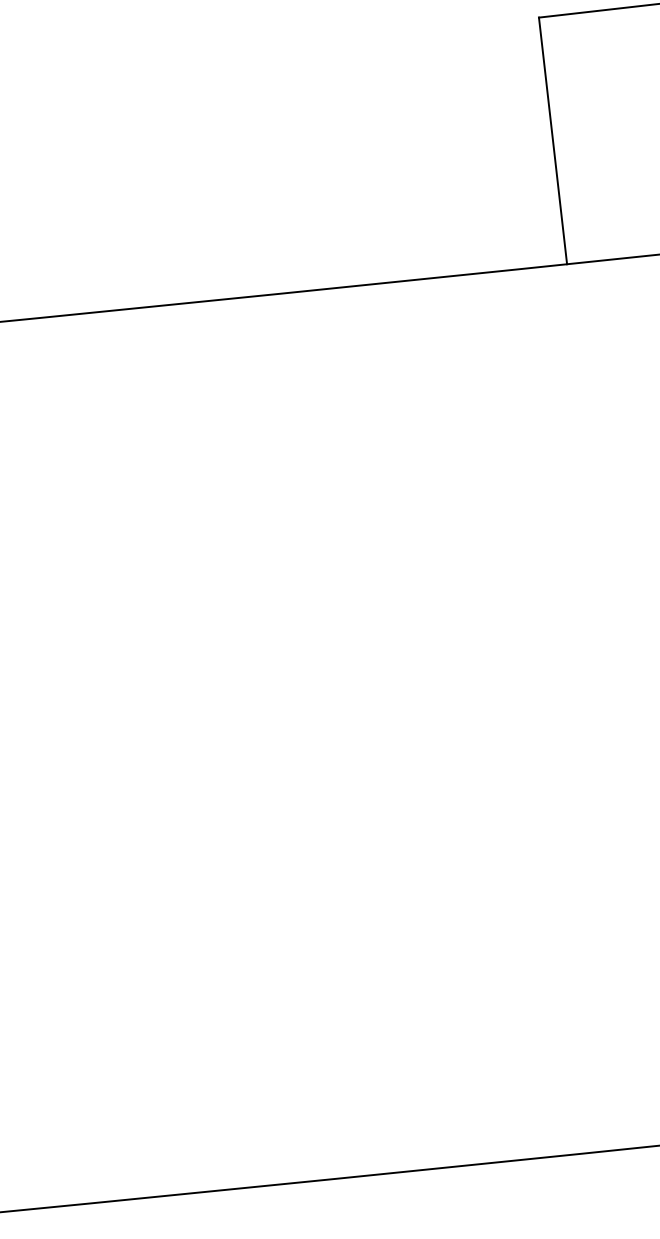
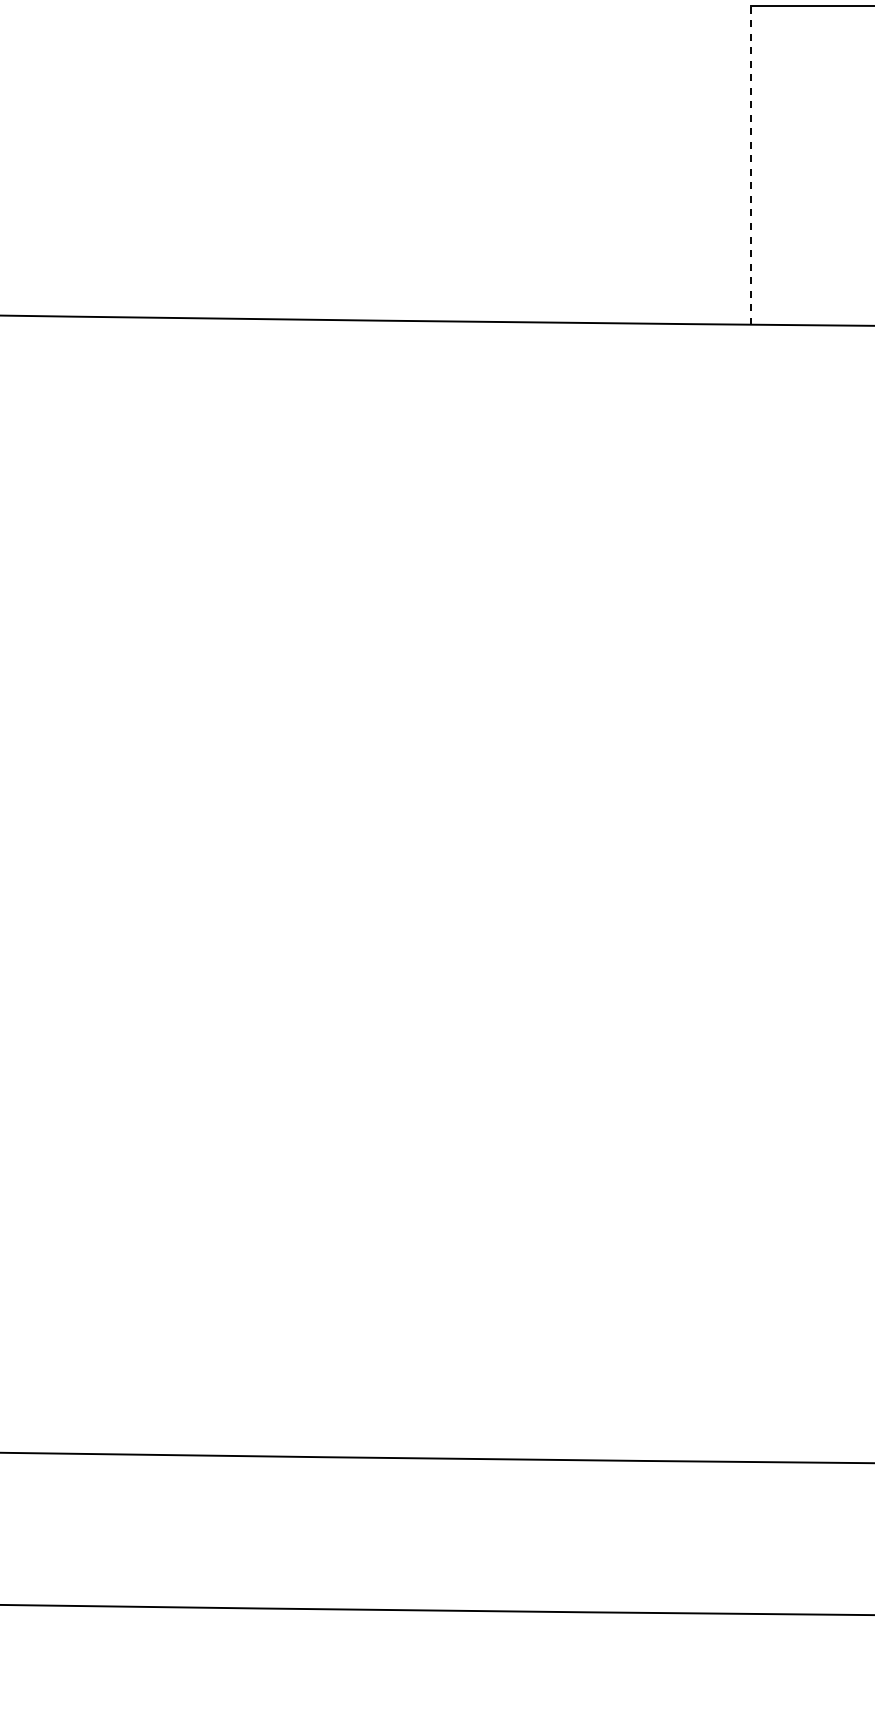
line: (553, 140) -> (751, 164), solid -> dashed

